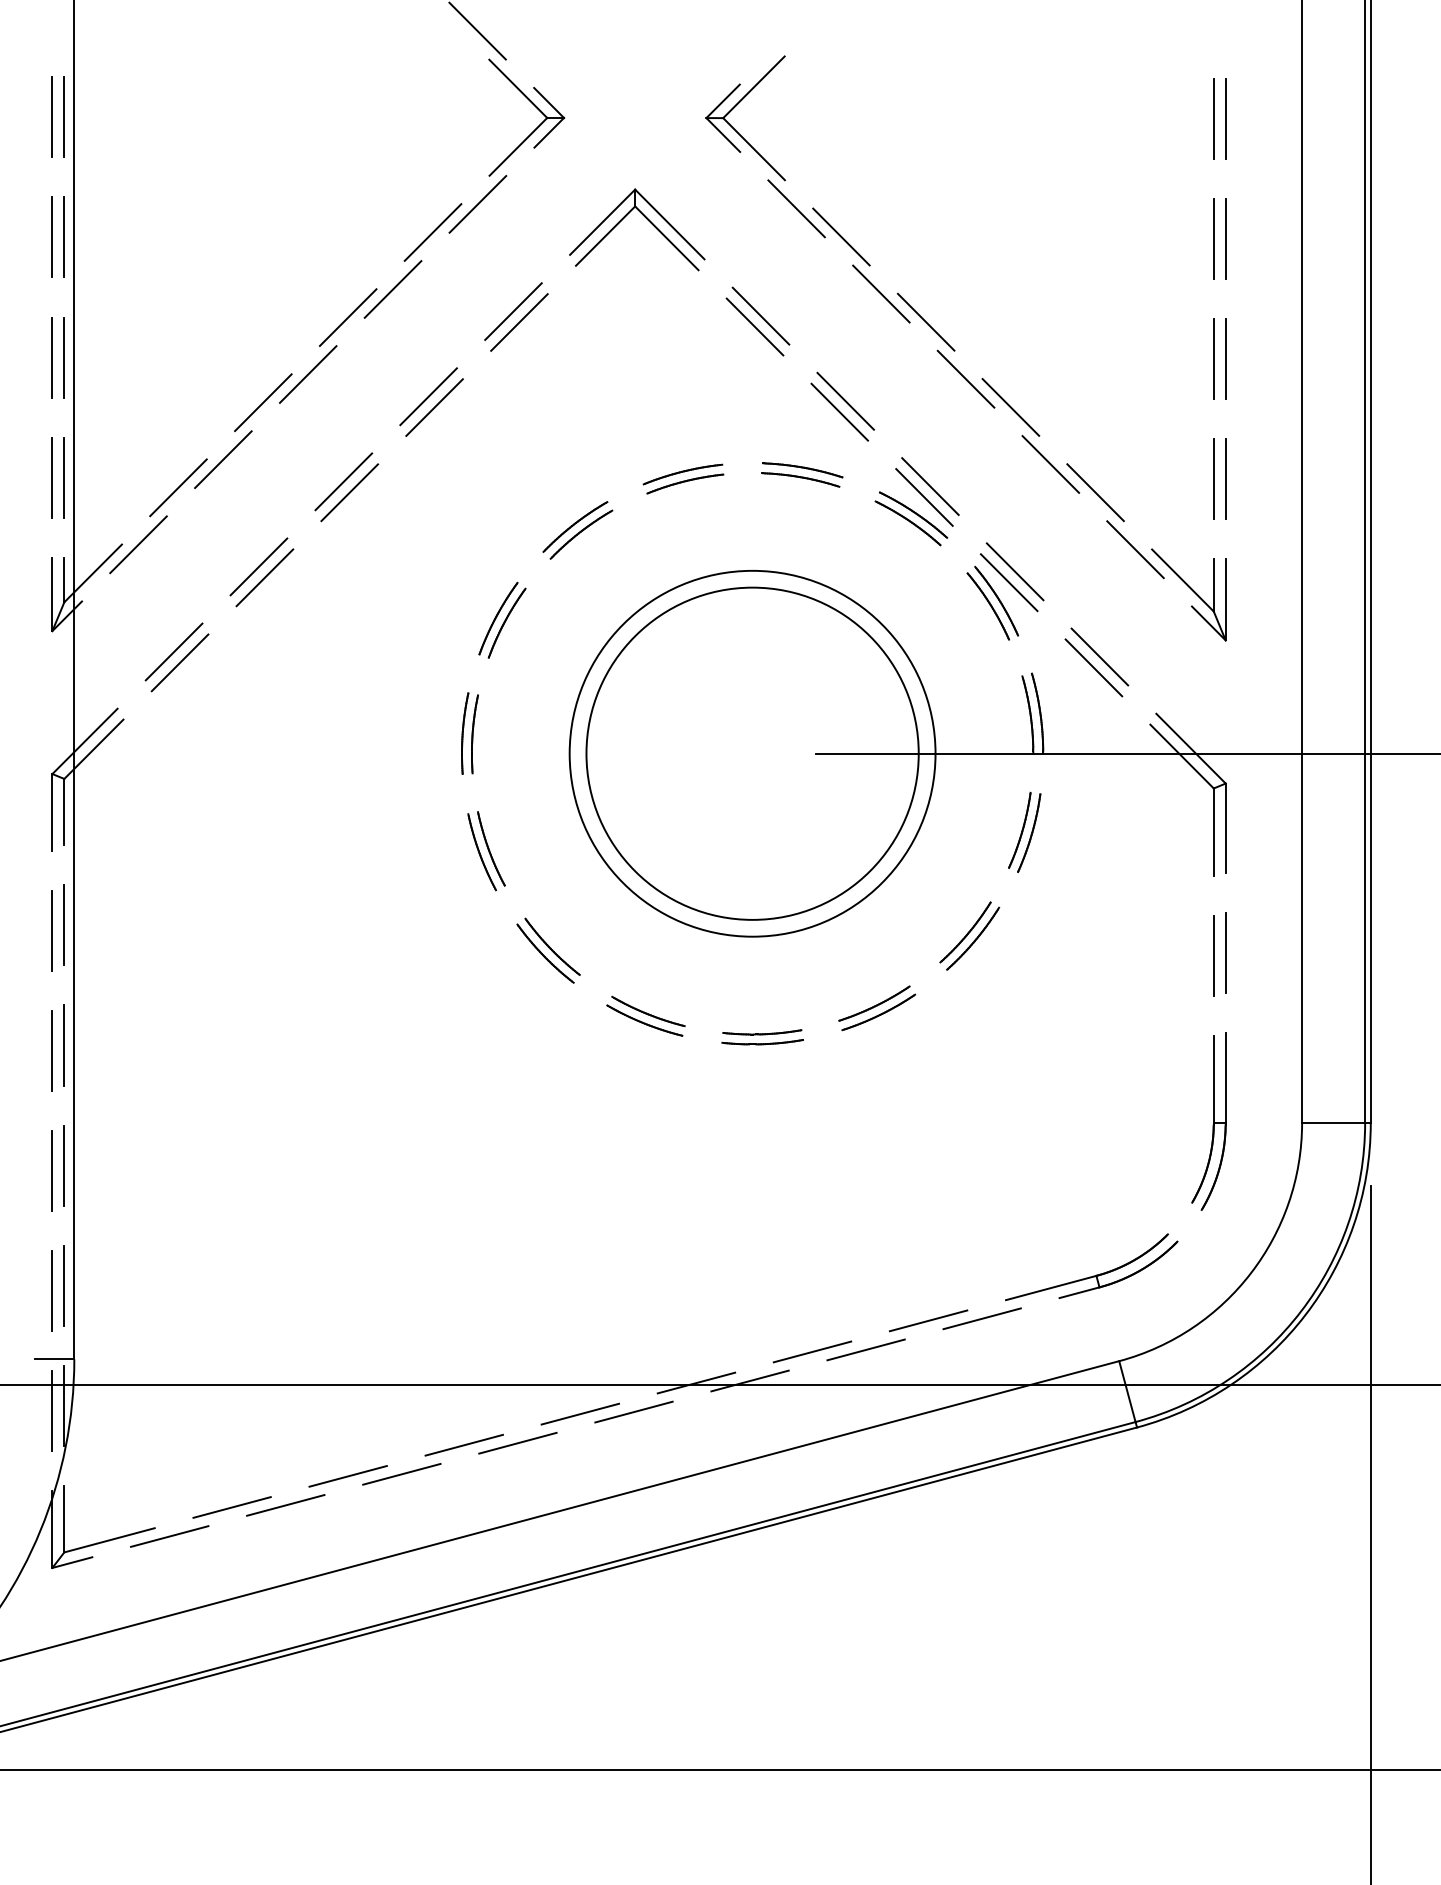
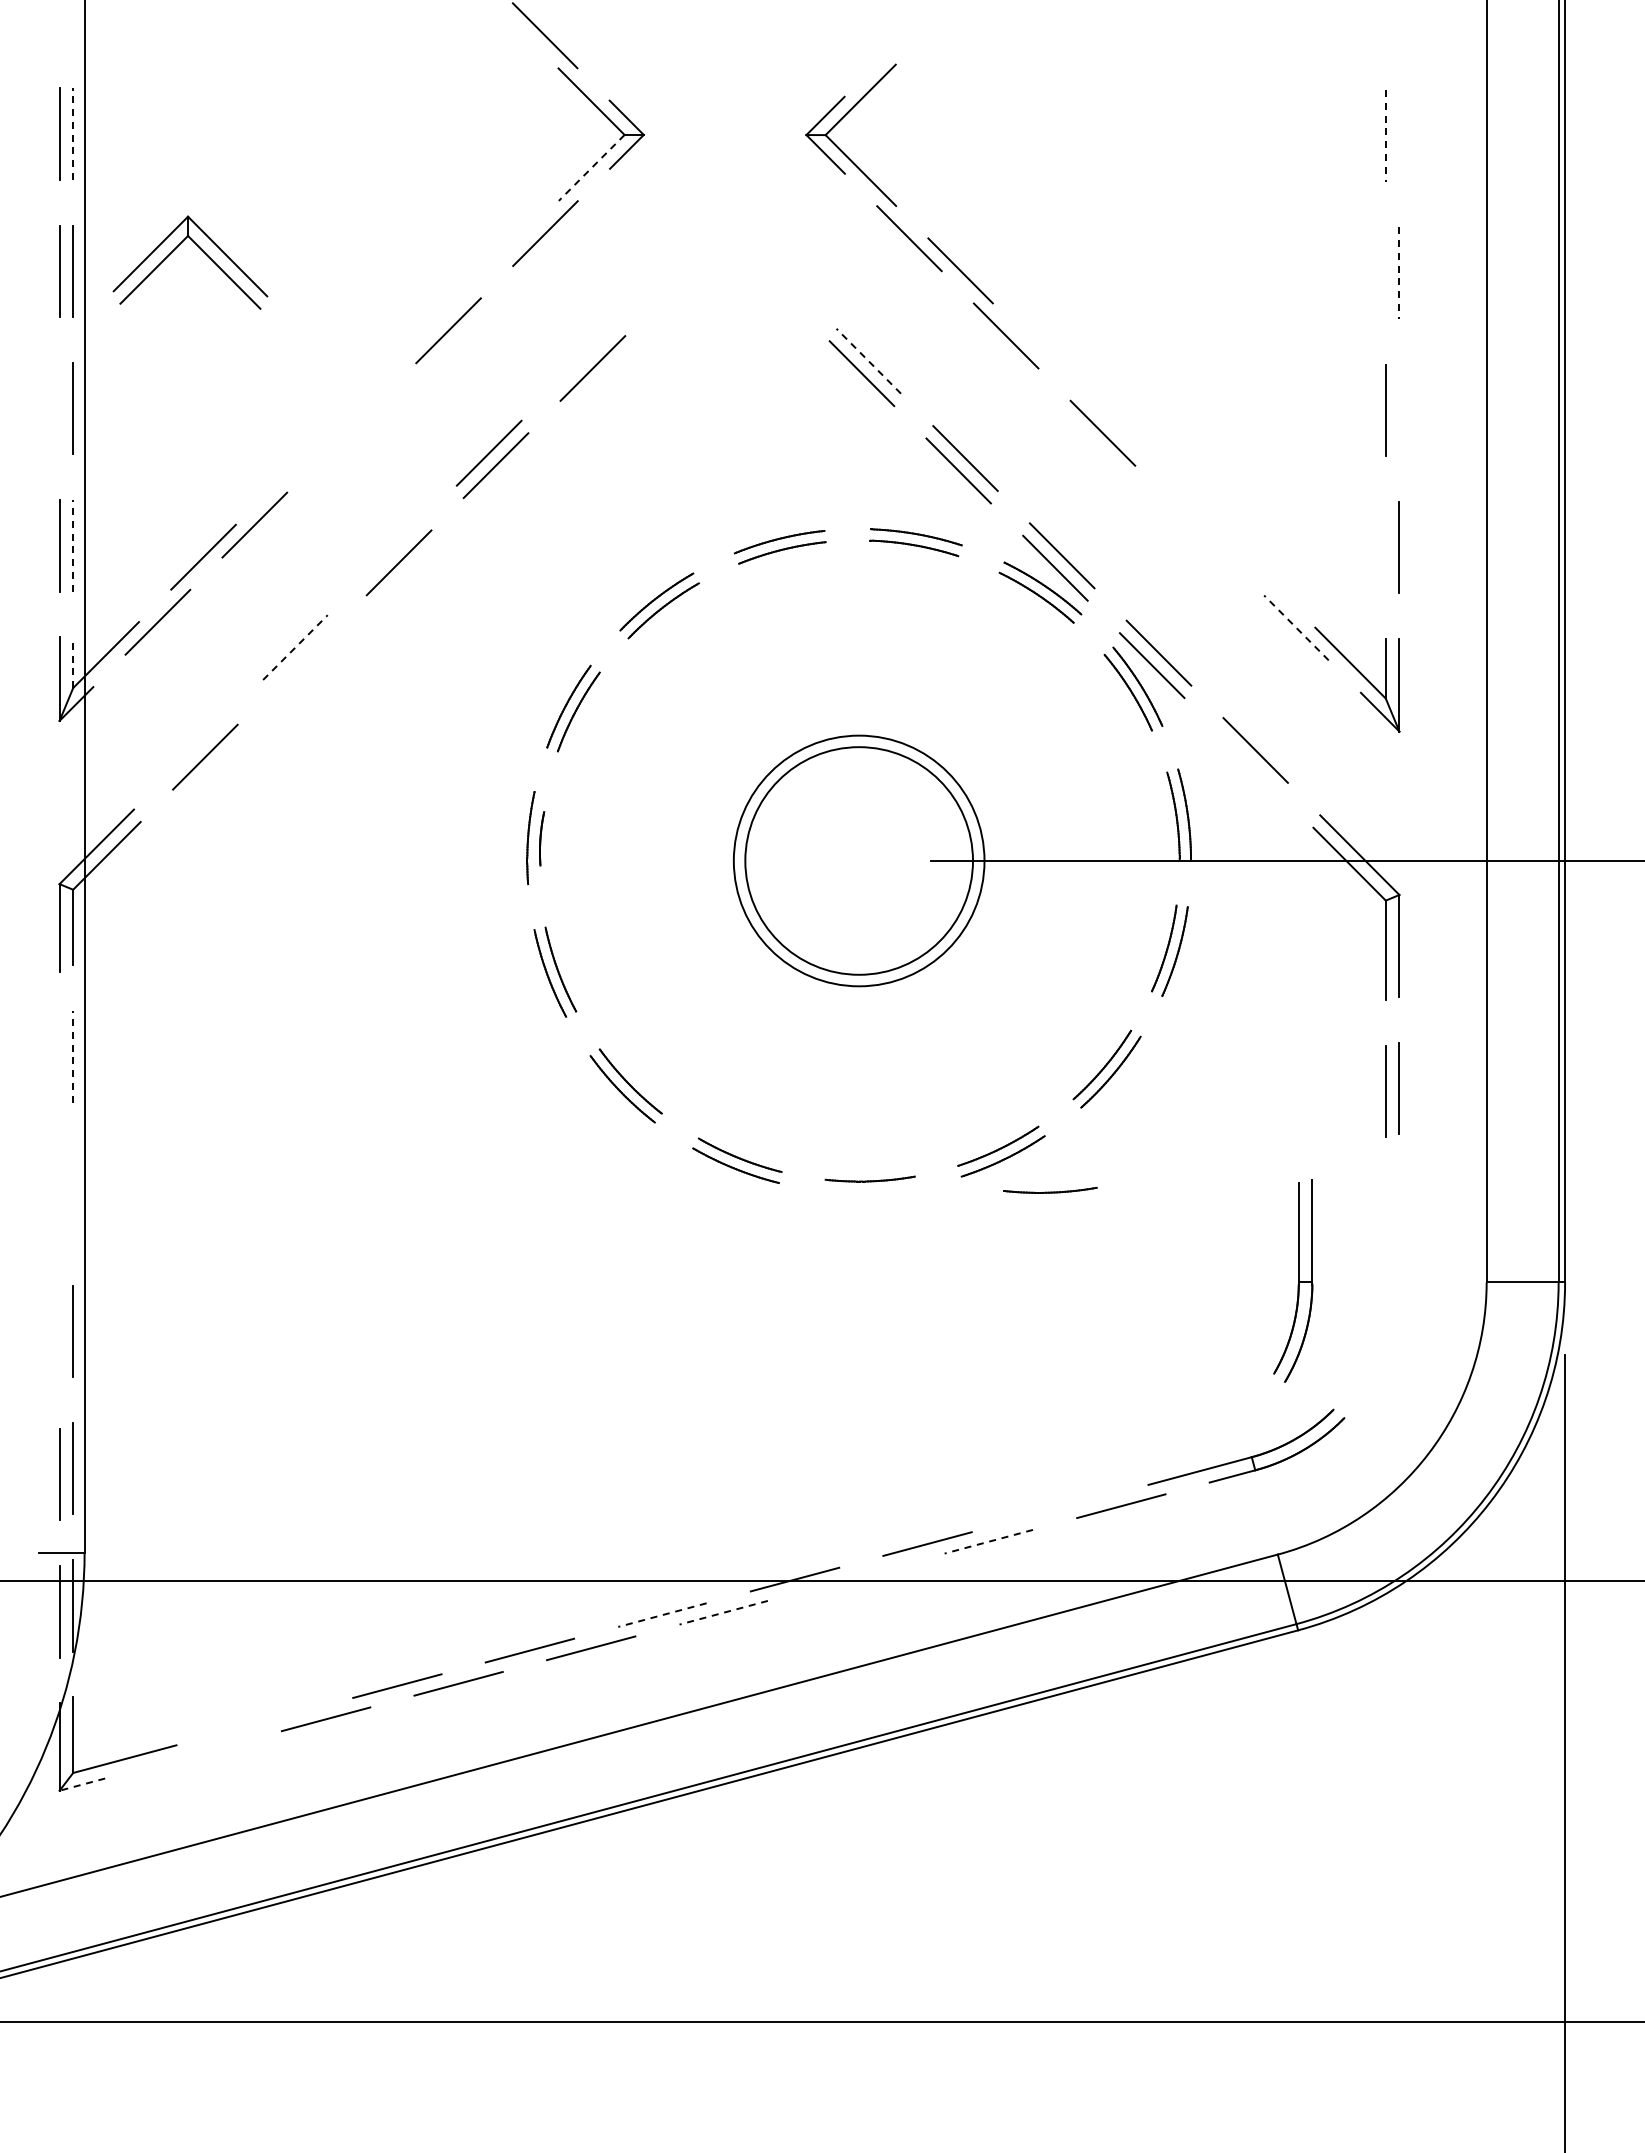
line: (64, 117) -> (73, 134), solid -> dashed
line: (1213, 118) -> (1385, 135), solid -> dashed
line: (1224, 118) -> (1398, 135), removed
line: (518, 146) -> (591, 167), solid -> dashed
part: (646, 219) -> (201, 250), moved
line: (432, 232) -> (493, 265), removed
line: (1213, 238) -> (1385, 272), removed
line: (1225, 239) -> (1399, 273), solid -> dashed
line: (512, 311) -> (585, 355), removed
line: (760, 316) -> (868, 361), solid -> dashed
line: (348, 317) -> (397, 362), removed
line: (926, 321) -> (1057, 367), removed
line: (52, 357) -> (59, 408), removed
line: (1225, 359) -> (1399, 410), removed
line: (308, 374) -> (351, 427), removed
line: (263, 402) -> (300, 459), removed
line: (1010, 407) -> (1153, 465), removed
line: (1050, 464) -> (1199, 530), removed
line: (64, 477) -> (73, 545), solid -> dashed
line: (1213, 479) -> (1385, 547), removed
line: (343, 481) -> (392, 550), removed
line: (1095, 492) -> (1250, 562), removed
line: (1135, 549) -> (1296, 627), solid -> dashed
line: (259, 566) -> (295, 647), solid -> dashed
line: (264, 577) -> (301, 659), removed
line: (64, 579) -> (73, 662), solid -> dashed
line: (174, 651) -> (198, 744), removed
line: (1093, 667) -> (1248, 762), removed
part: (474, 734) -> (541, 838), size x0.6
circle: (752, 753) -> (858, 860), size x0.6
circle: (752, 753) -> (859, 860), size x0.6
line: (64, 924) -> (73, 1056), solid -> dashed
line: (52, 930) -> (59, 1062), removed
part: (762, 1041) -> (1050, 1189), moved
line: (64, 1044) -> (73, 1193), removed
line: (52, 1050) -> (59, 1199), removed
part: (1209, 1121) -> (1293, 1280), moved
line: (52, 1171) -> (59, 1337), removed
line: (928, 1320) -> (1059, 1508), removed
line: (865, 1349) -> (988, 1541), solid -> dashed
line: (750, 1381) -> (856, 1577), removed
line: (633, 1411) -> (723, 1612), solid -> dashed
line: (580, 1414) -> (662, 1615), solid -> dashed
line: (231, 1507) -> (264, 1721), removed
line: (169, 1536) -> (193, 1754), removed
line: (72, 1562) -> (82, 1784), solid -> dashed

